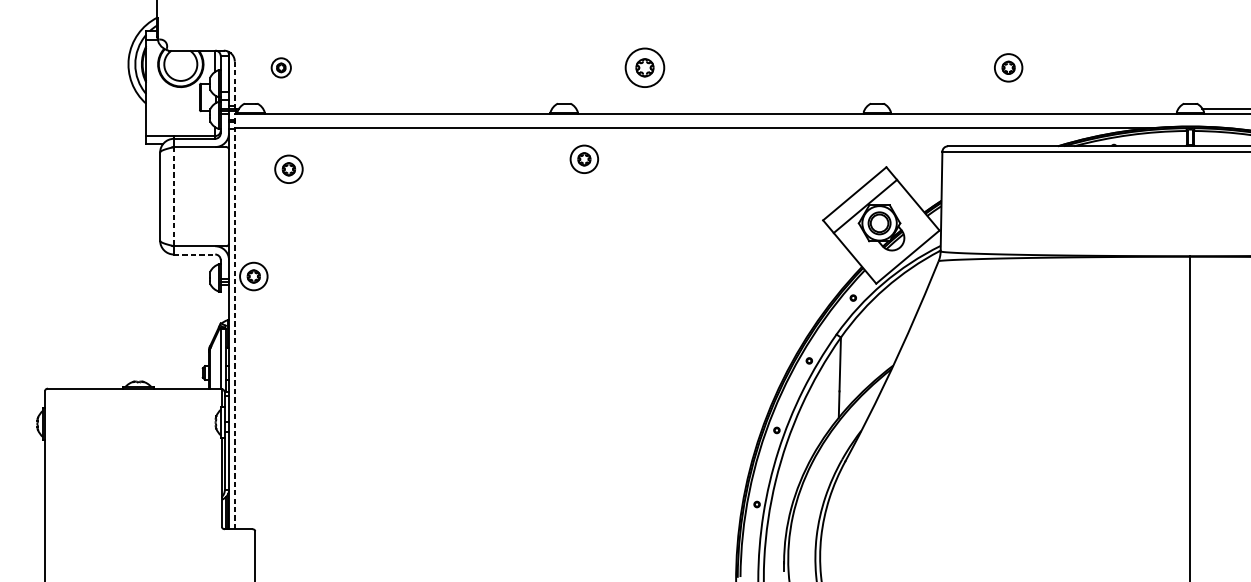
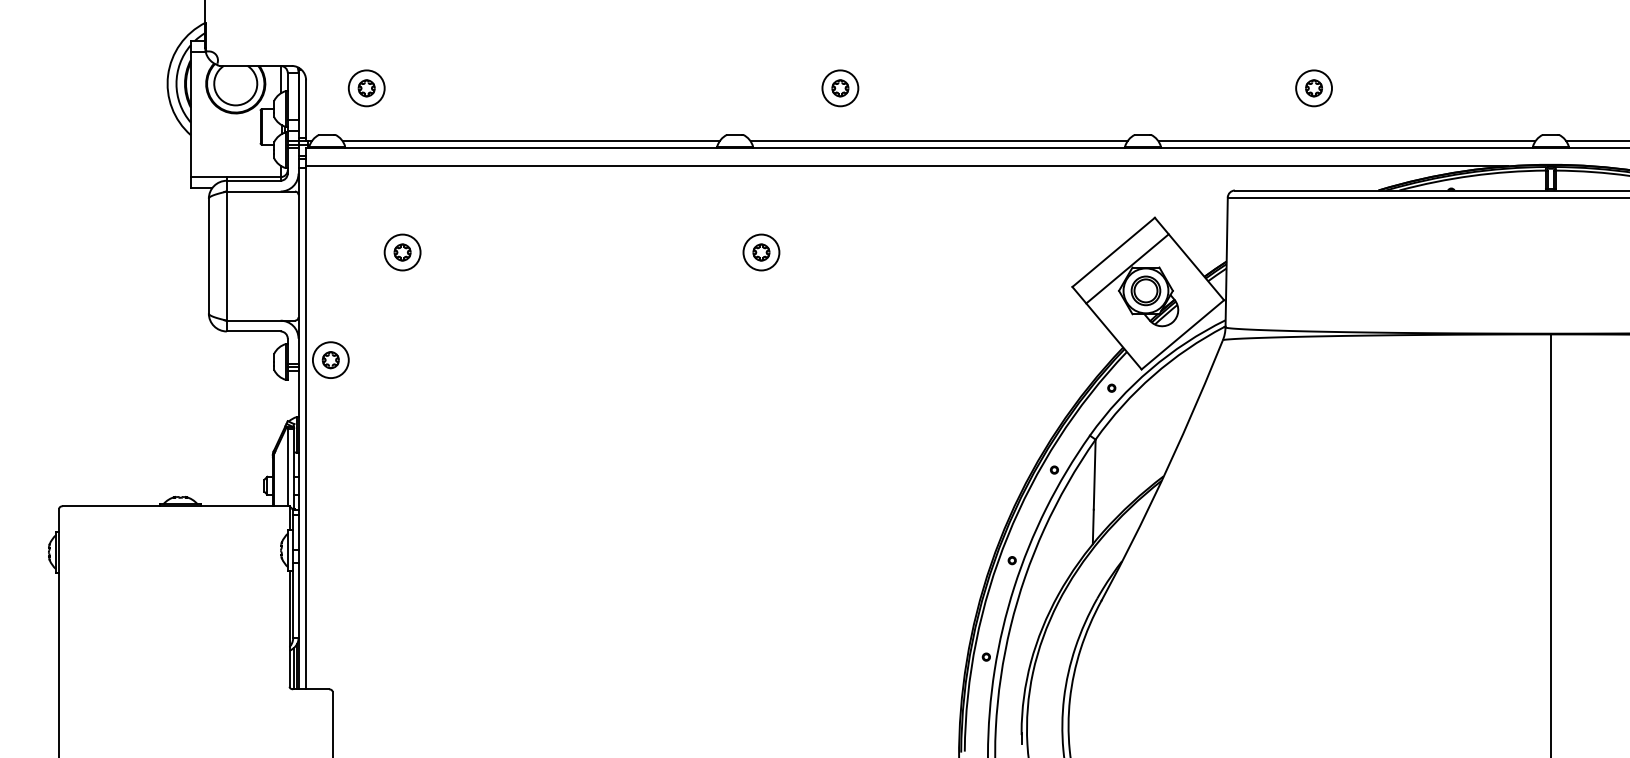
part: (281, 67) -> (366, 88), size x1.43
part: (645, 67) -> (840, 88), size x0.71
line: (235, 84) -> (306, 110), dashed -> solid
line: (407, 108) -> (530, 141), added
line: (720, 108) -> (938, 141), added
line: (1033, 108) -> (1346, 141), added
part: (584, 159) -> (761, 252), moved
part: (288, 169) -> (402, 252), moved
line: (173, 196) -> (226, 256), dashed -> solid
line: (194, 254) -> (253, 331), dashed -> solid
line: (235, 321) -> (306, 418), dashed -> solid

